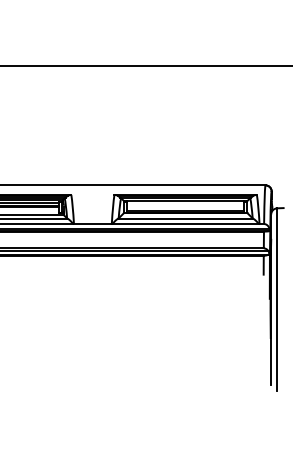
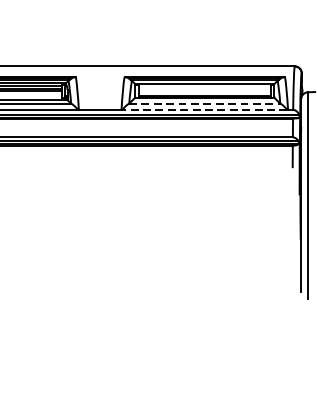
line: (186, 218) -> (205, 103), solid -> dashed
line: (185, 224) -> (204, 110), solid -> dashed

